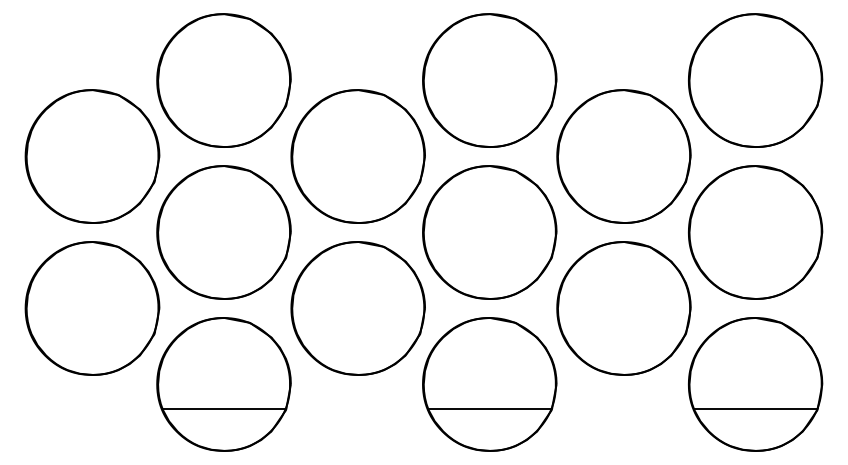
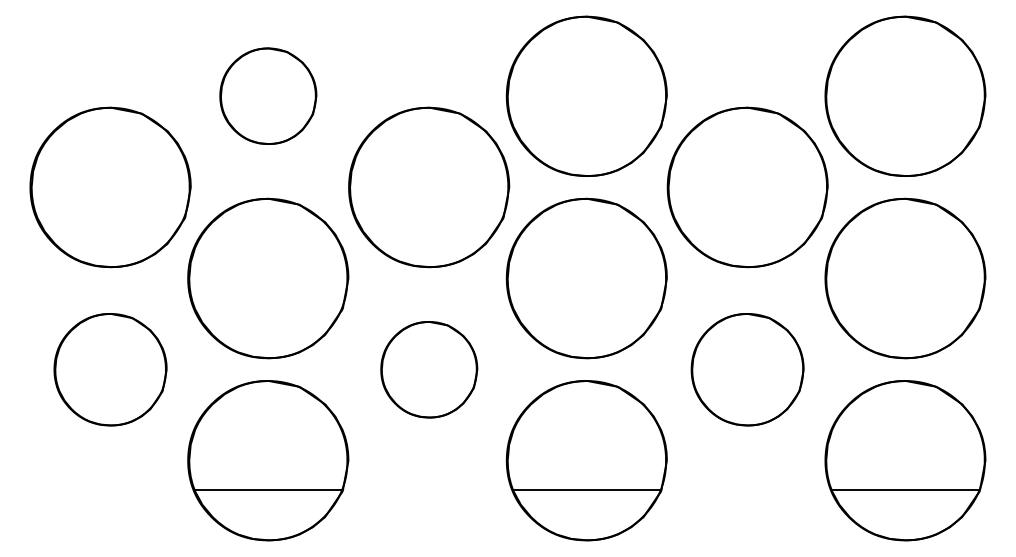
part: (224, 79) -> (268, 95), size x0.6
part: (92, 308) -> (110, 369), size x0.7
part: (358, 308) -> (429, 369), size x0.6
part: (623, 308) -> (747, 369), size x0.7

